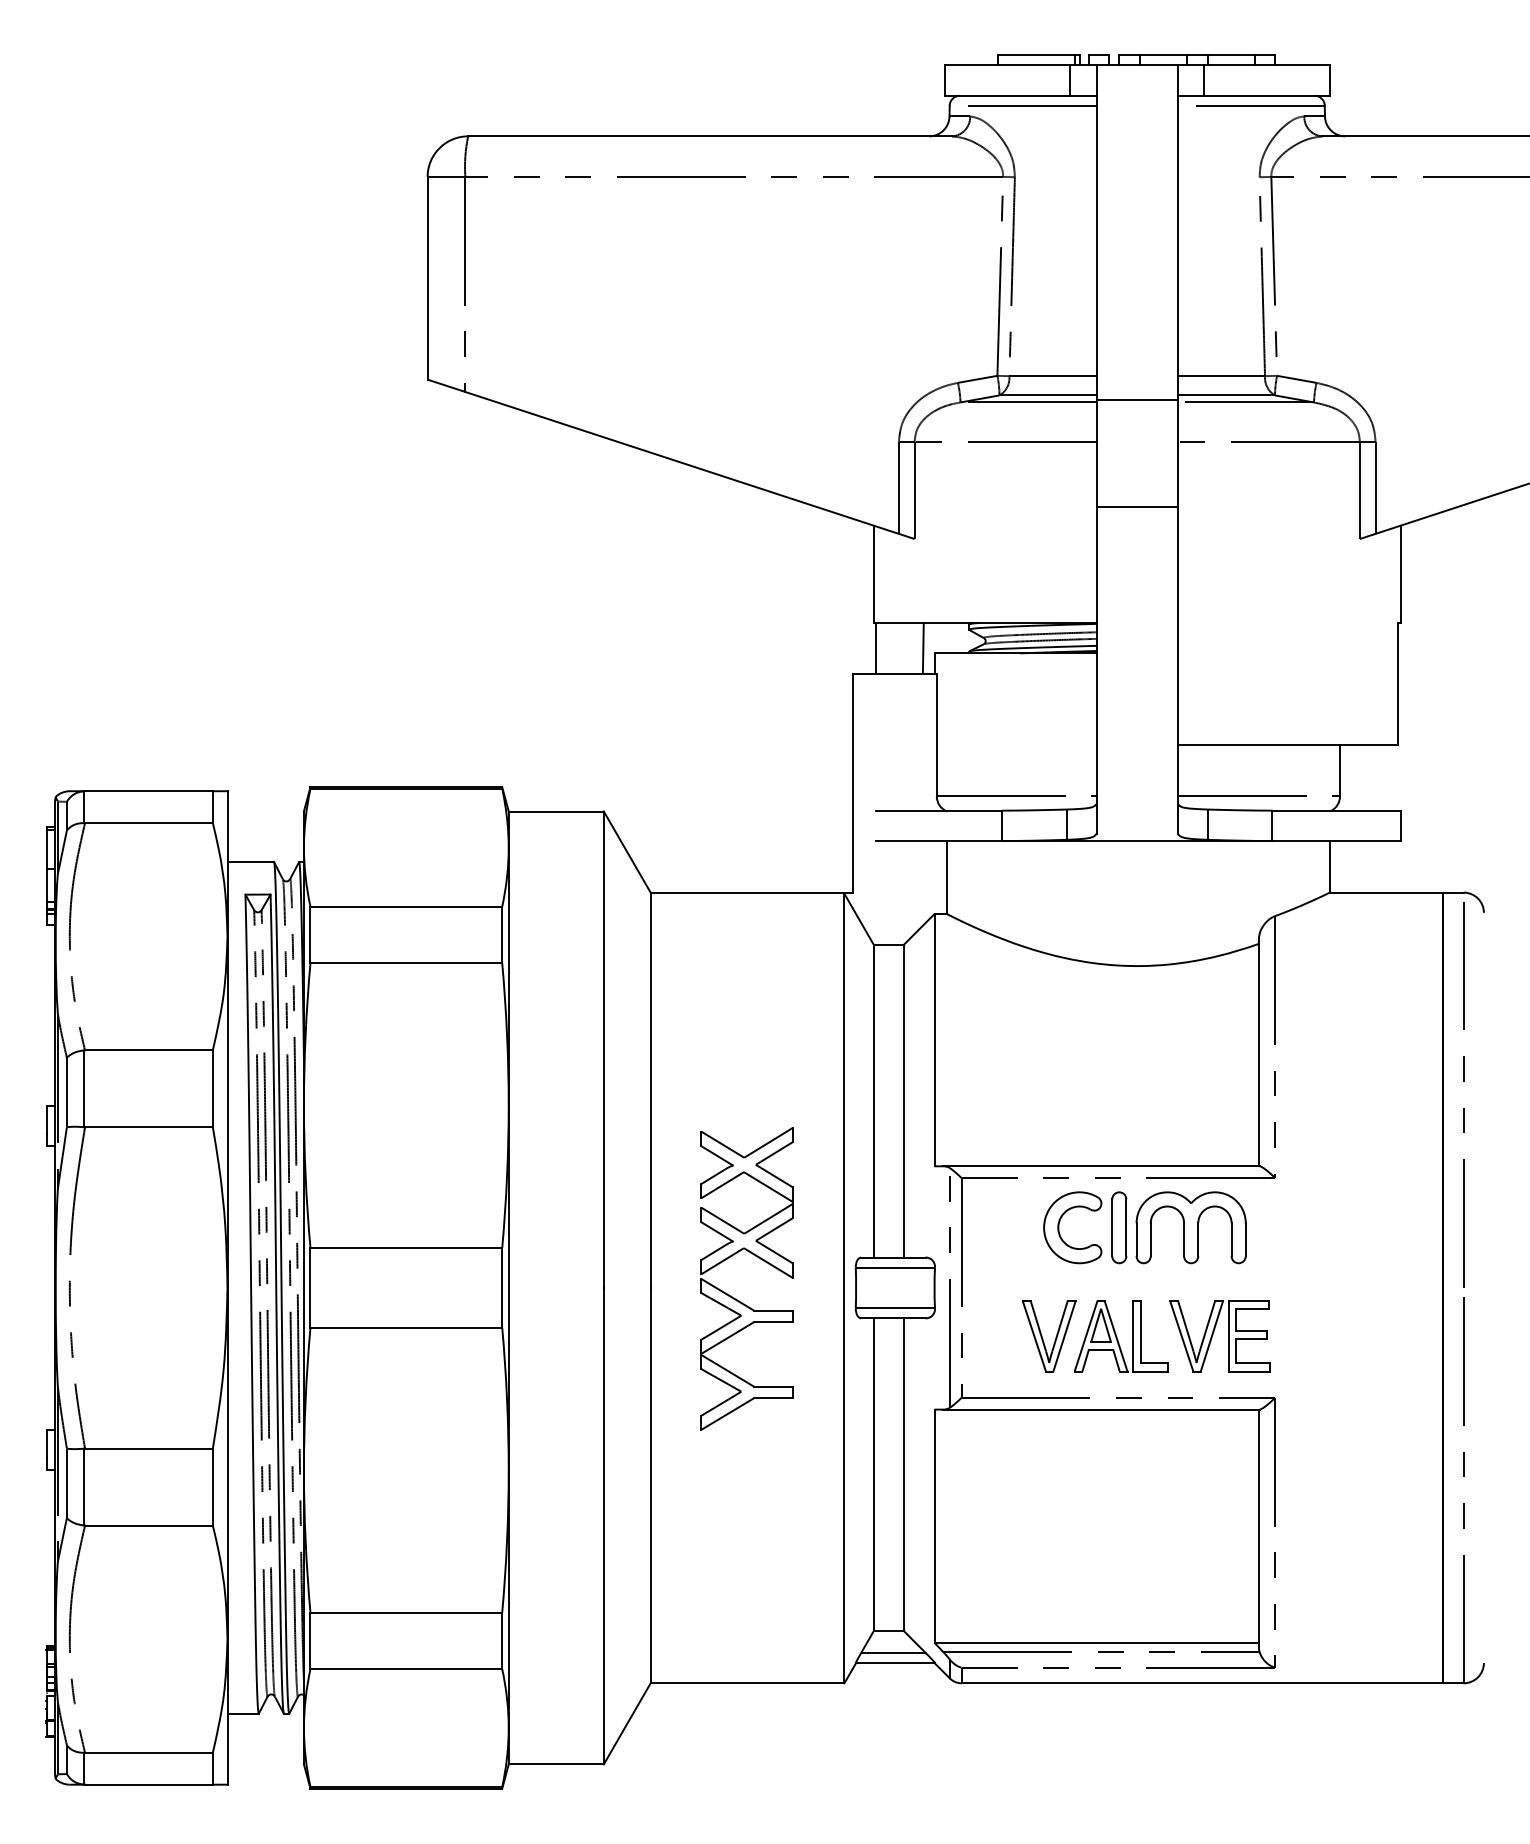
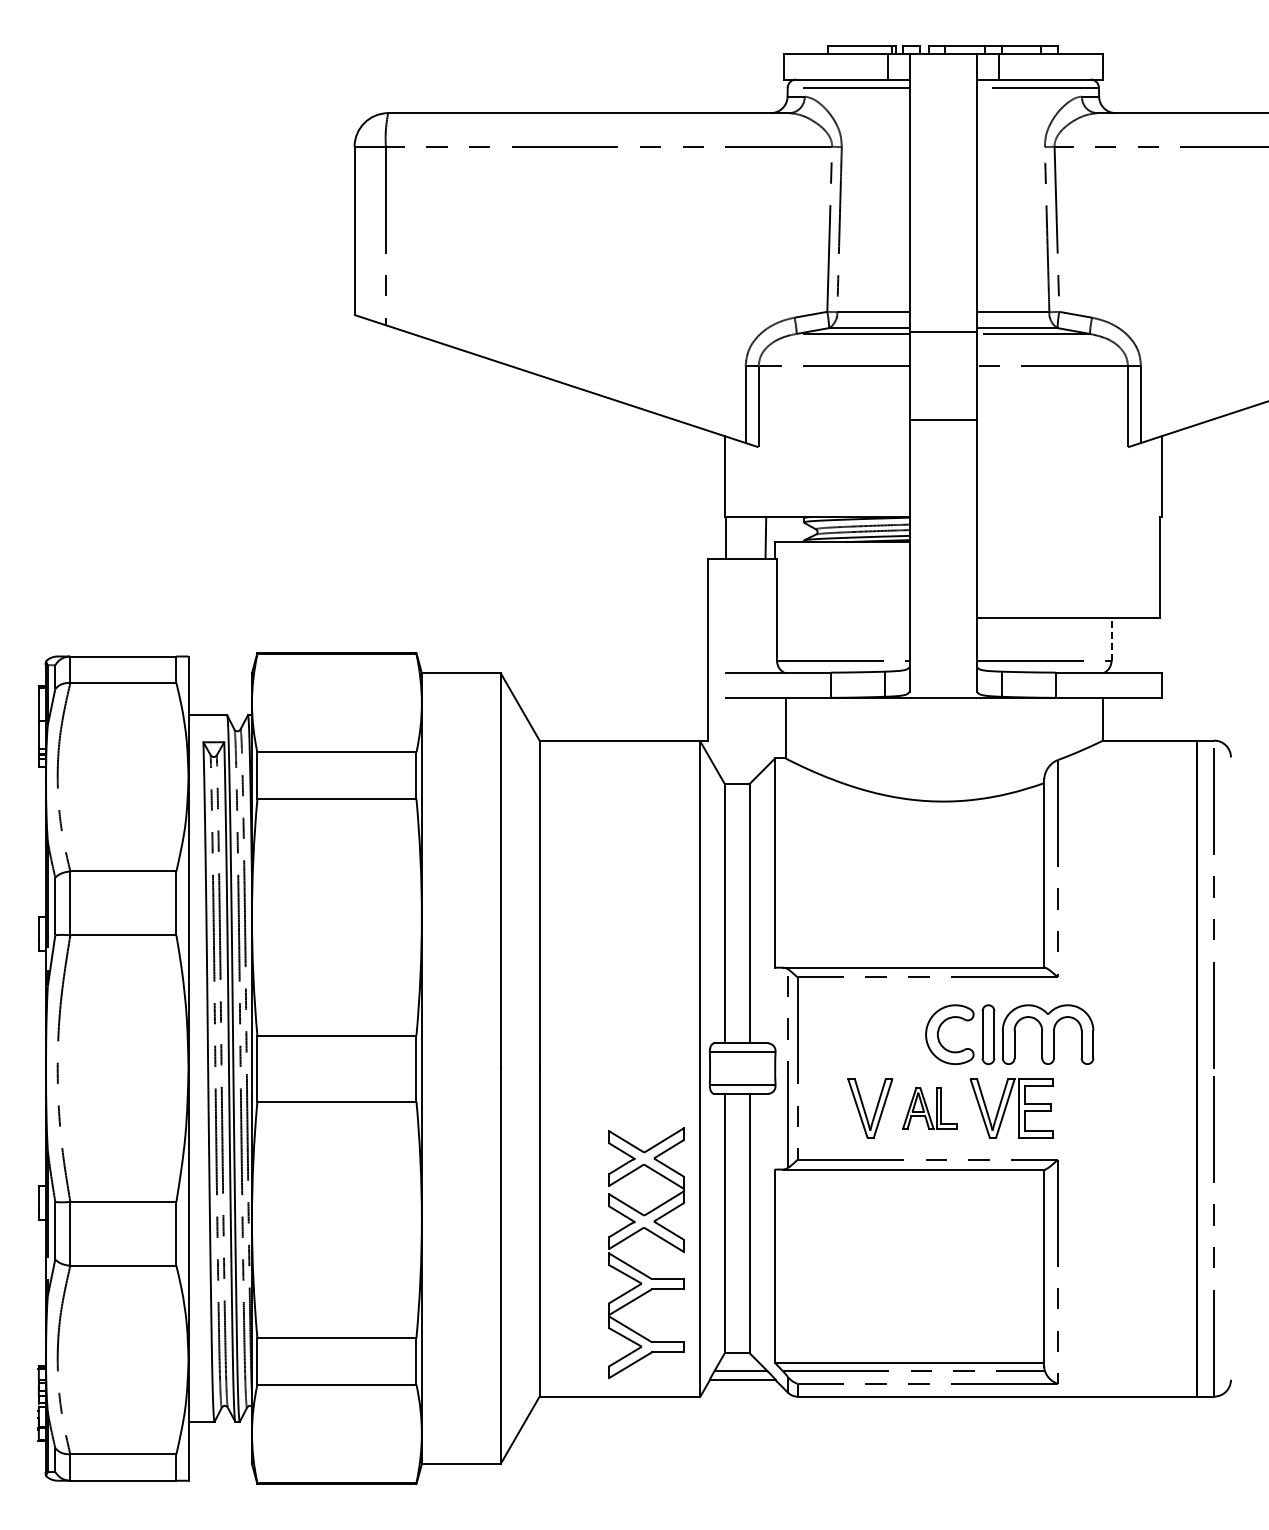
line: (1339, 770) -> (1111, 639), solid -> dashed
part: (1144, 1227) -> (1009, 1034), moved
part: (756, 1257) -> (654, 1235), moved
part: (1120, 1336) -> (929, 1108), size x0.7

